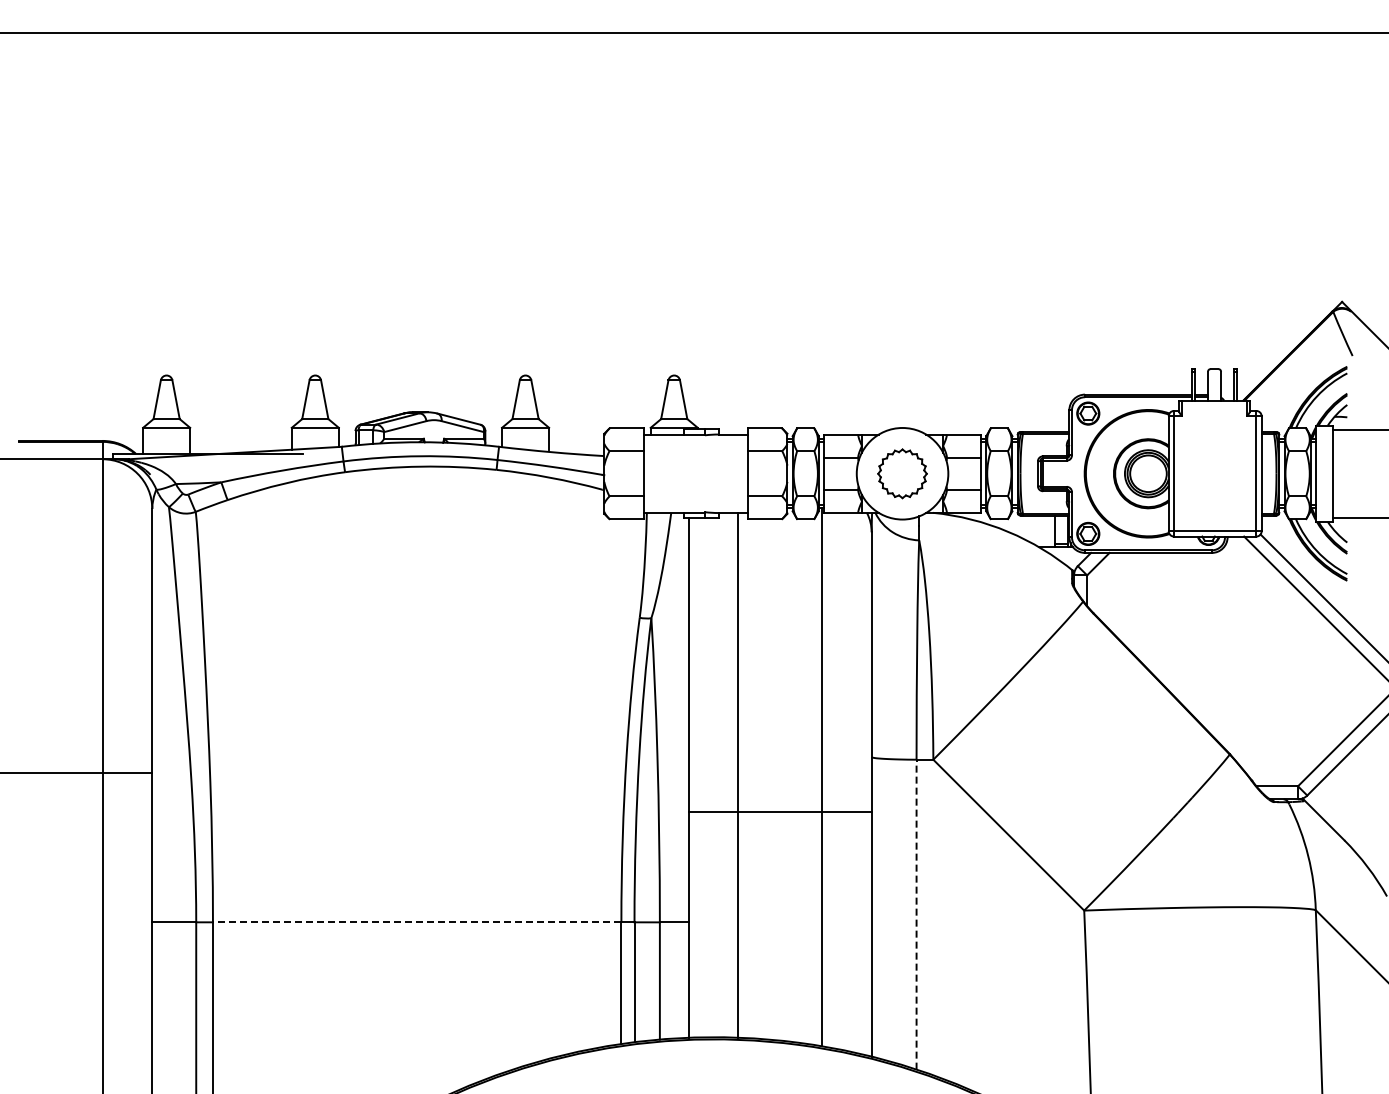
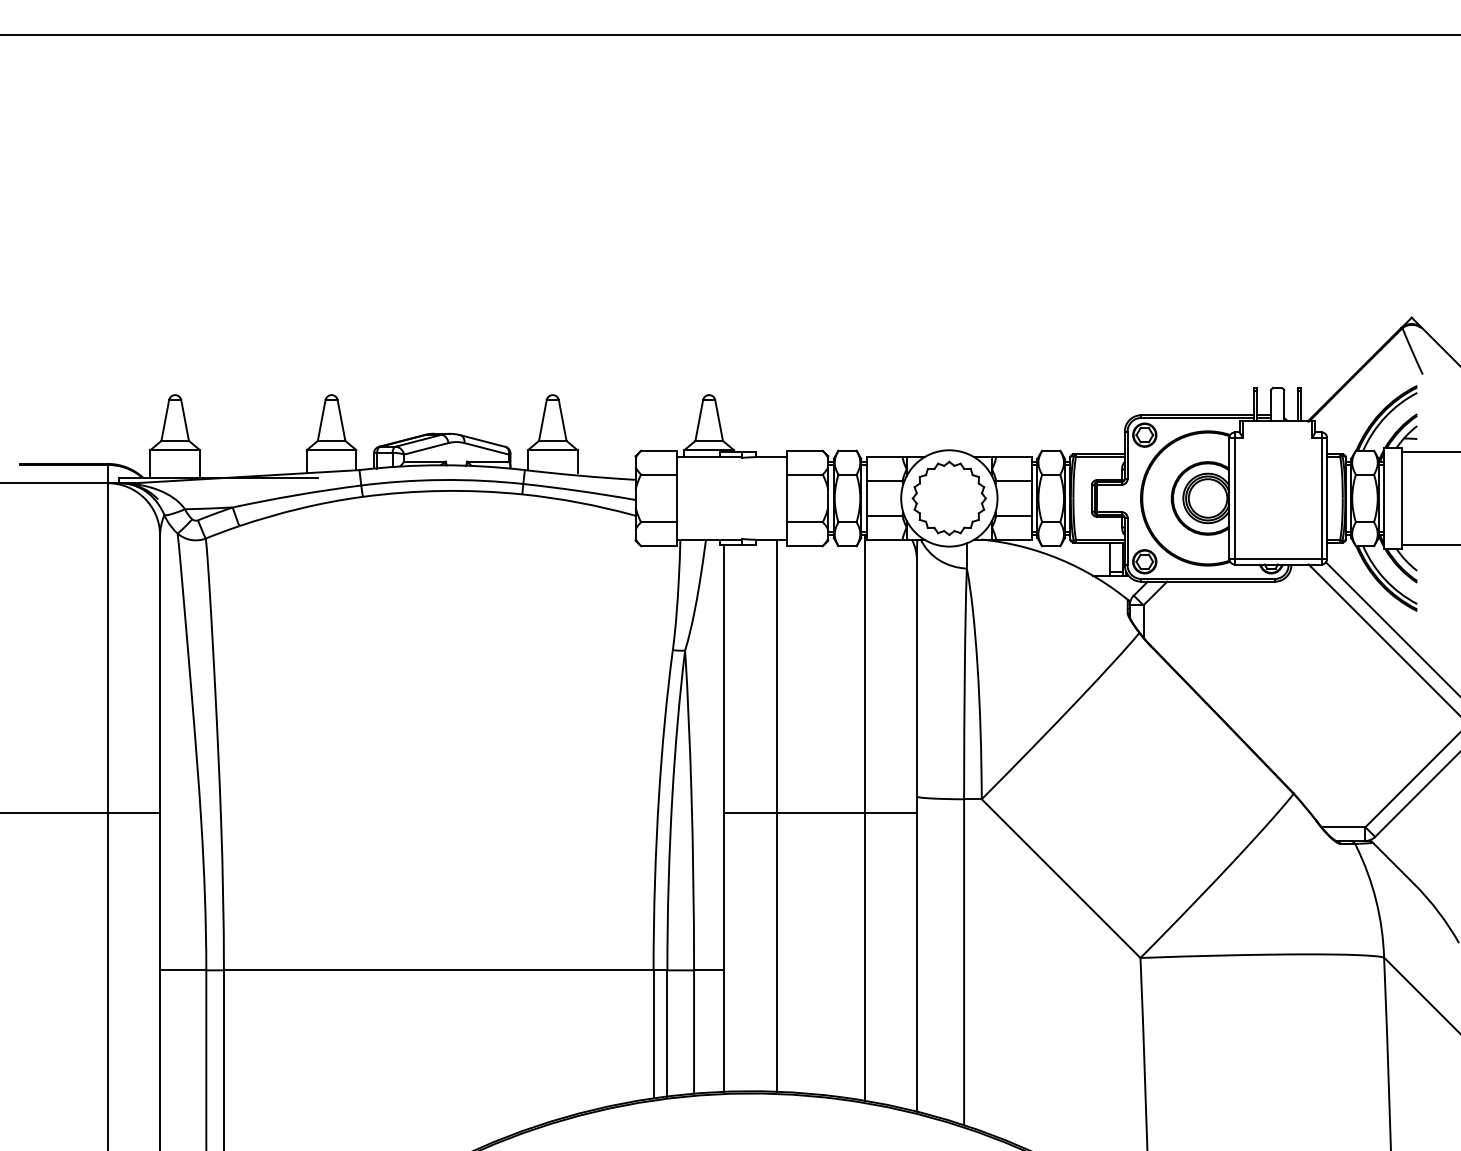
part: (902, 473) -> (949, 498), size x1.43
line: (779, 812) -> (819, 813), moved
line: (916, 914) -> (964, 962), dashed -> solid
line: (416, 922) -> (438, 970), dashed -> solid

